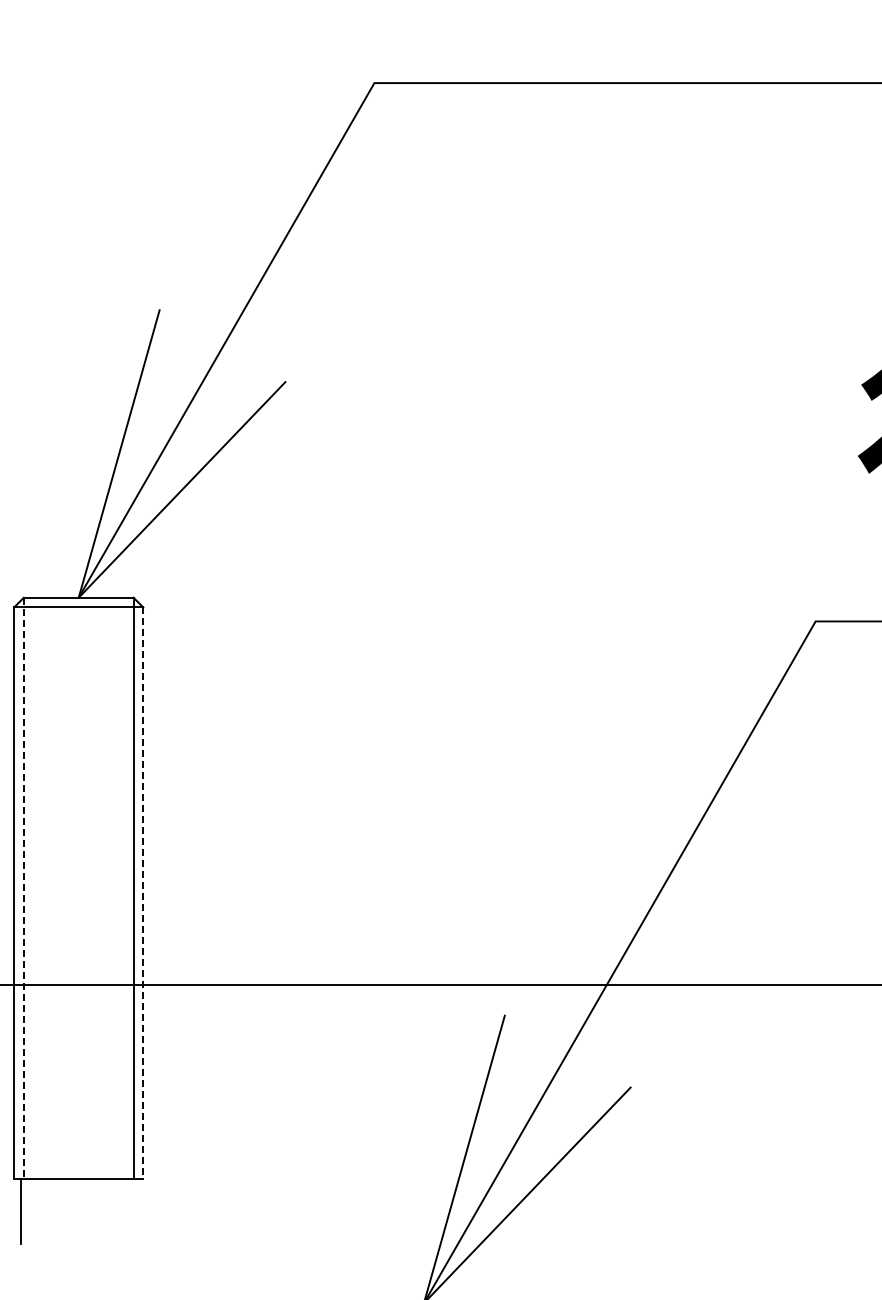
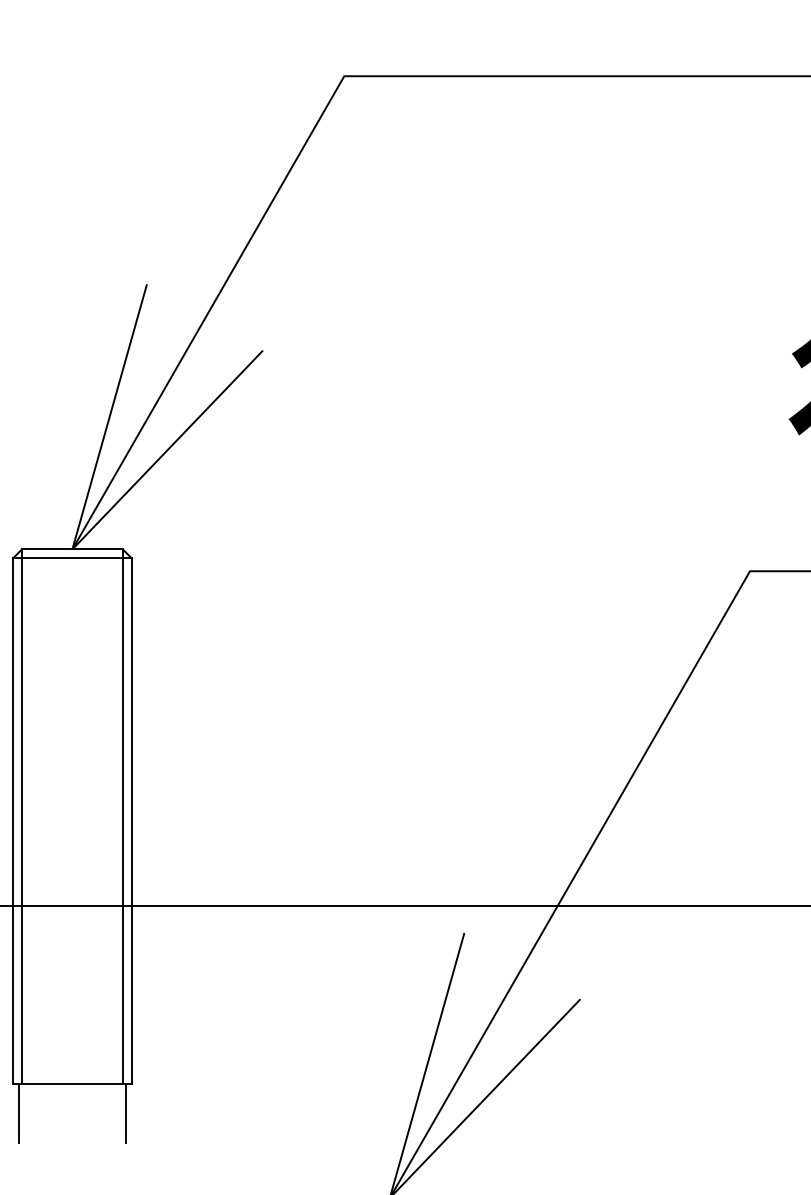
line: (23, 888) -> (21, 816), dashed -> solid
line: (143, 893) -> (131, 821), dashed -> solid
line: (136, 1211) -> (125, 1113), added

